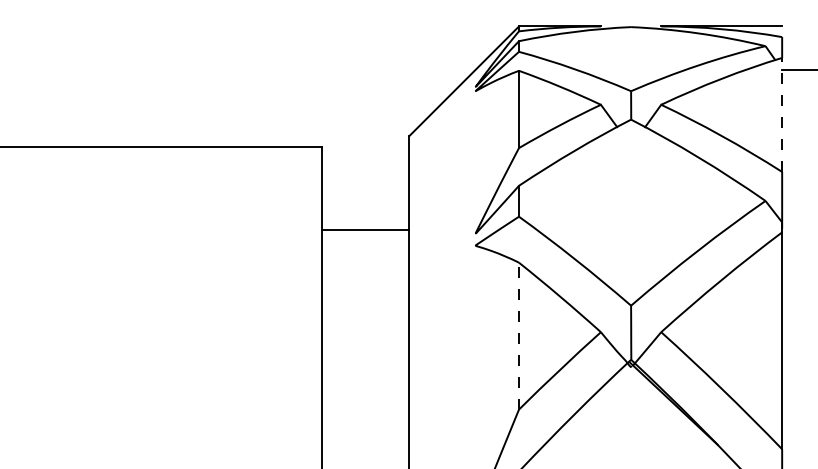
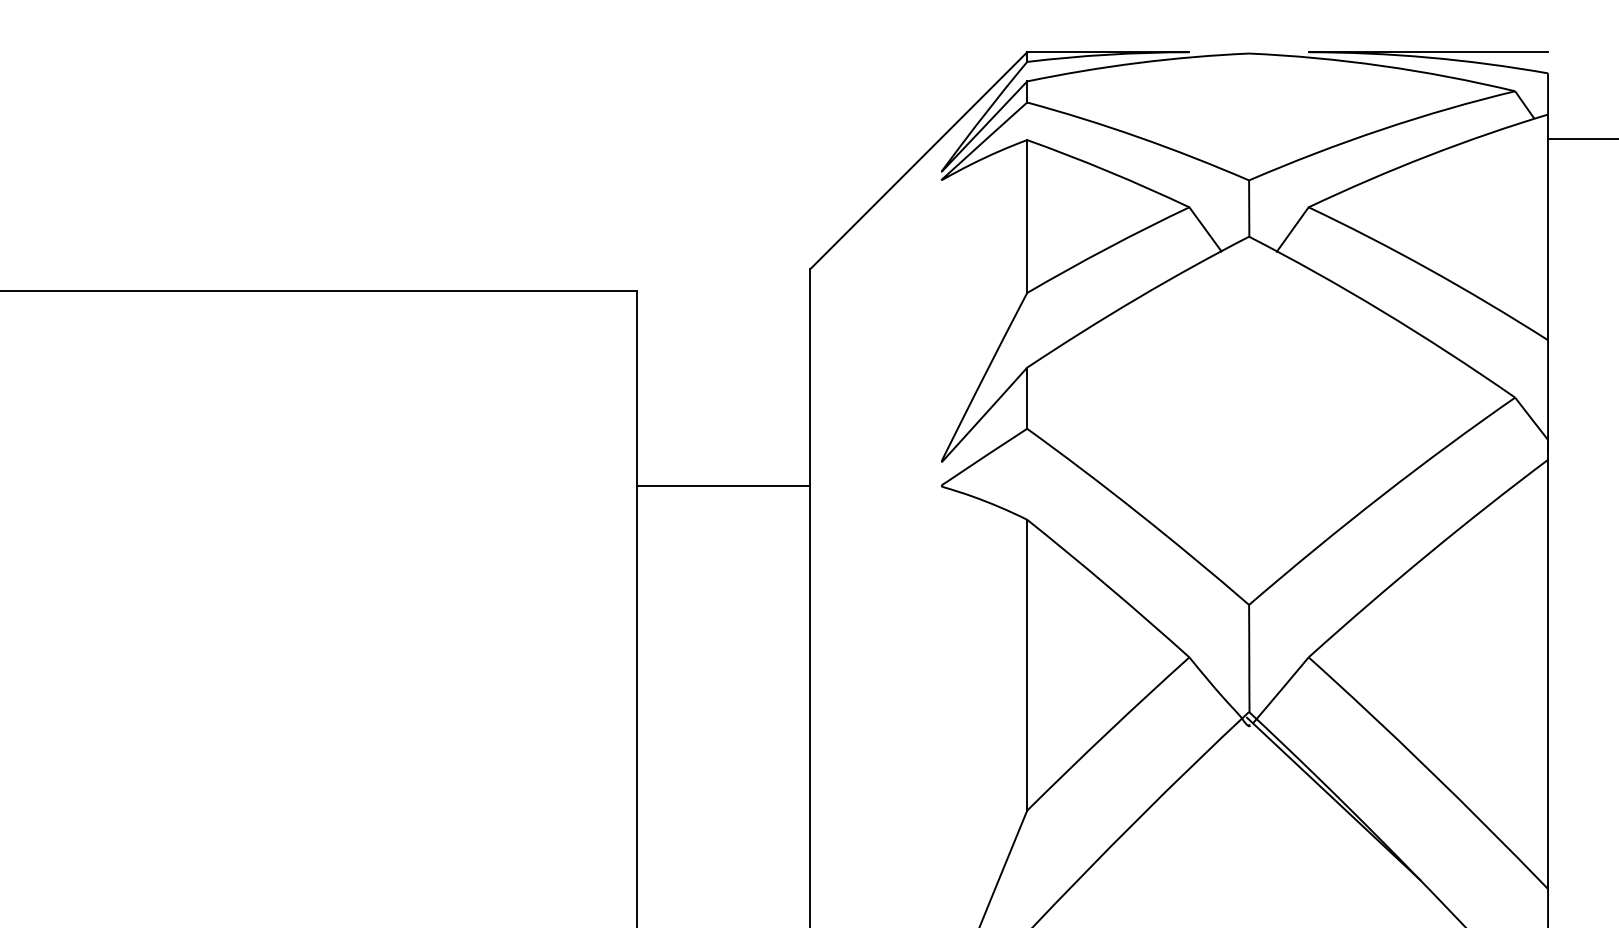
line: (782, 114) -> (1548, 226), dashed -> solid
line: (365, 229) -> (723, 485), moved
line: (519, 335) -> (1028, 663), dashed -> solid

